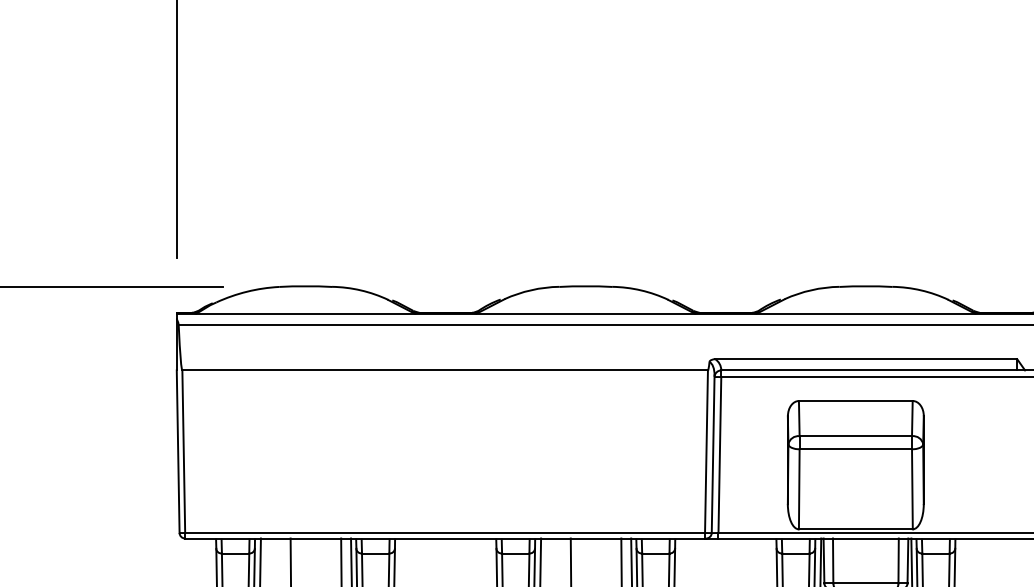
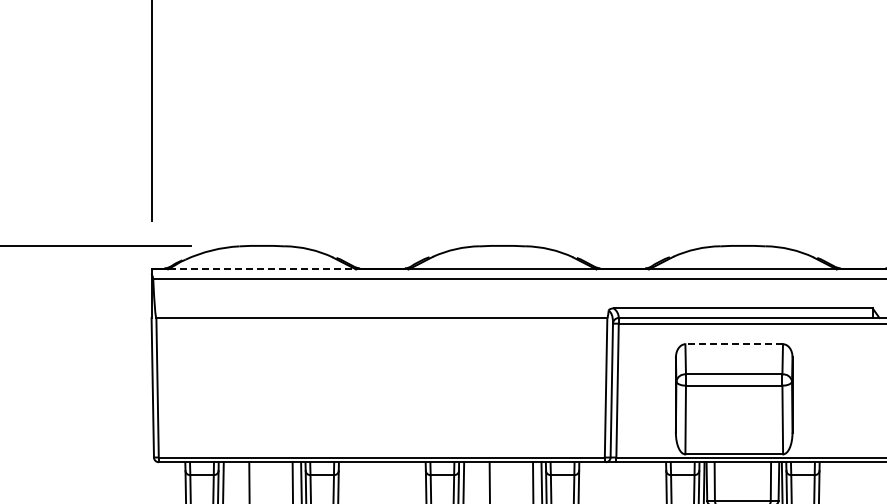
line: (306, 313) -> (262, 269), solid -> dashed
line: (856, 401) -> (734, 344), solid -> dashed

